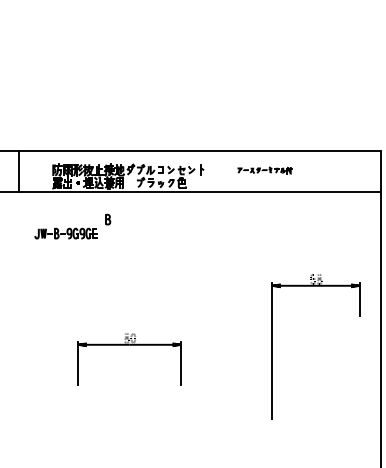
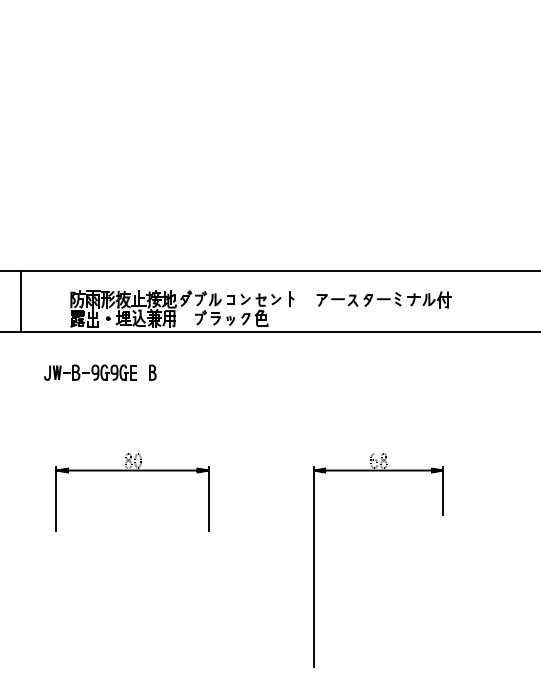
part: (264, 170) -> (383, 300), size x1.67
part: (65, 233) -> (89, 372), moved
part: (129, 345) -> (132, 471), moved
part: (272, 346) -> (314, 560), moved

